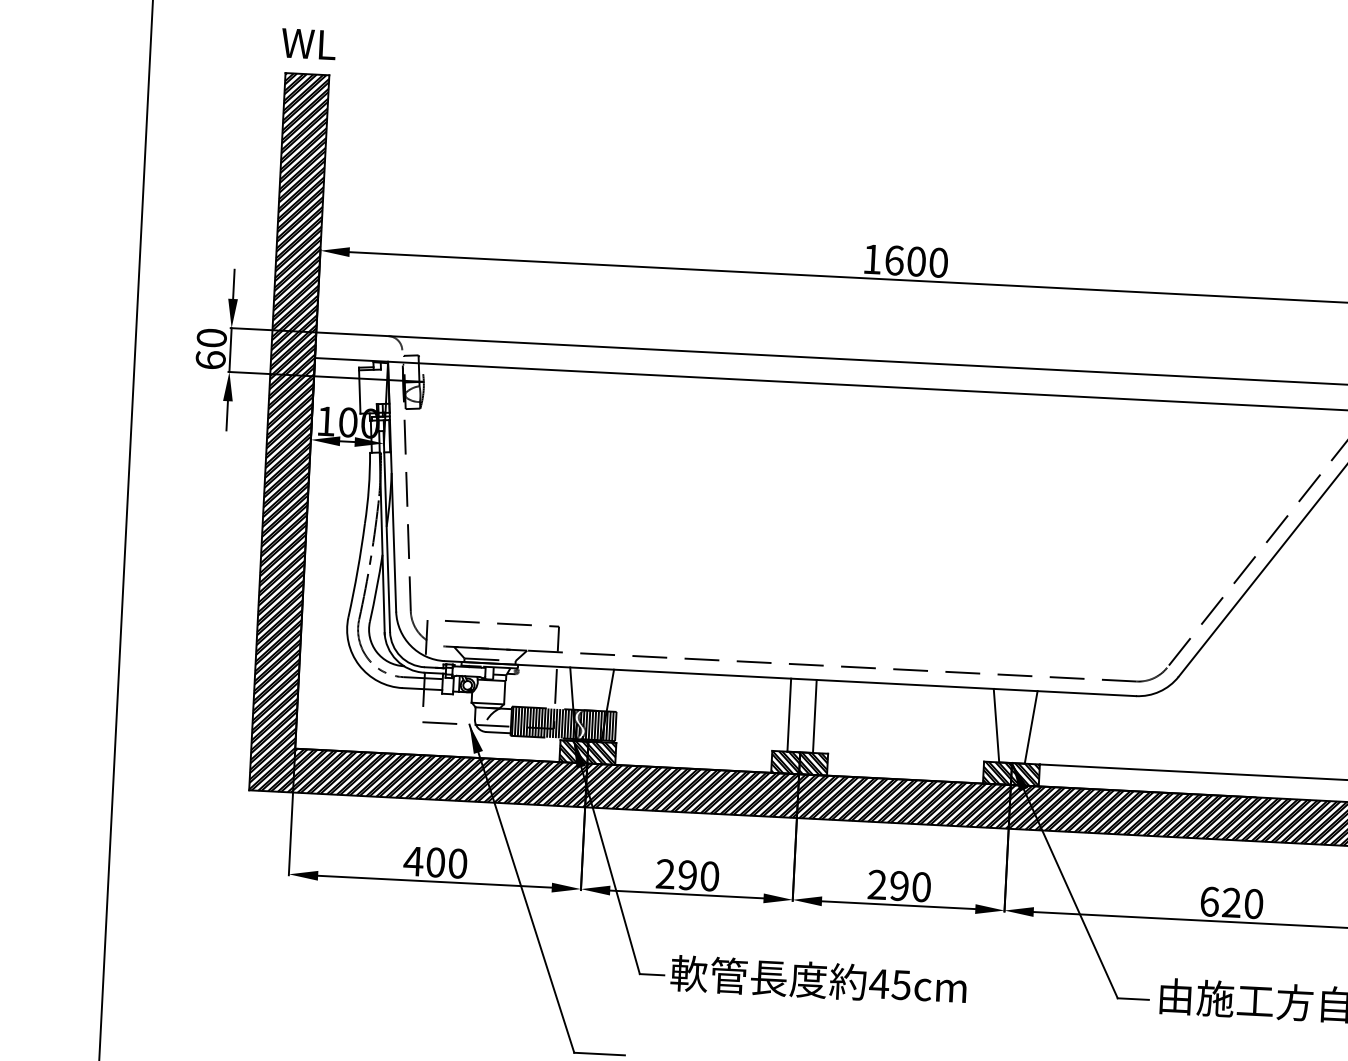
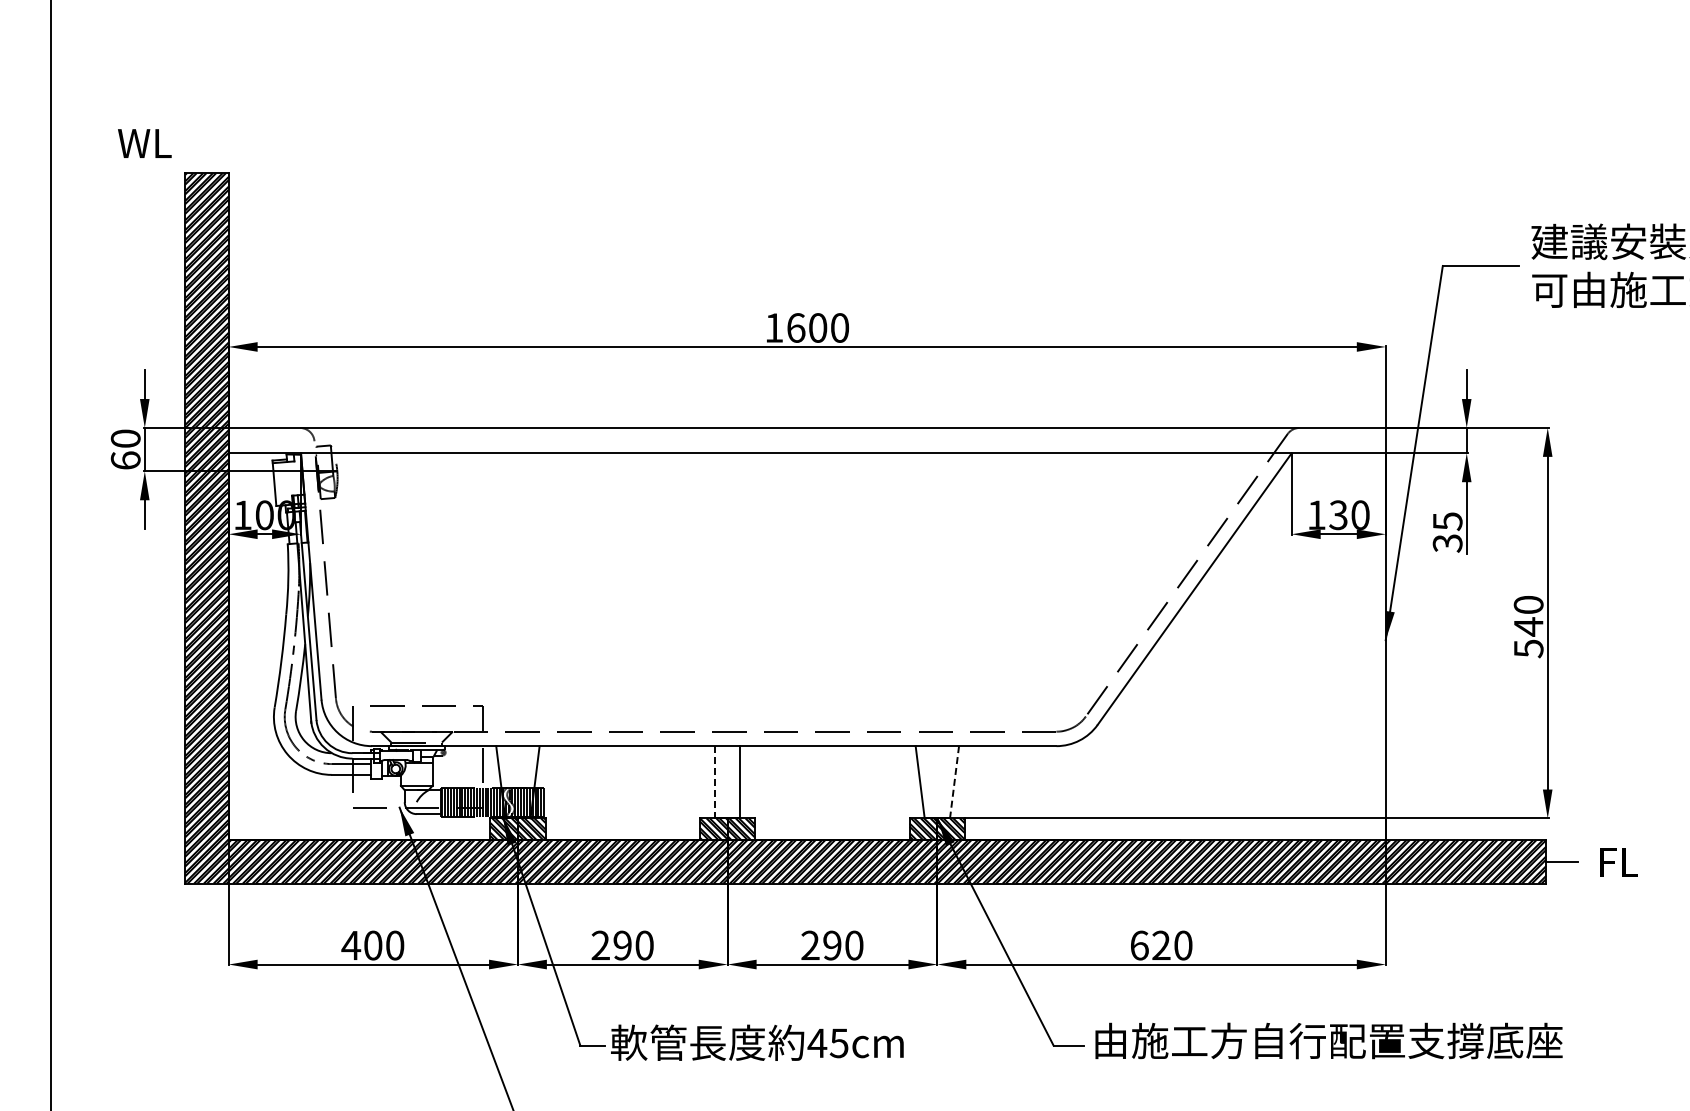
text: (308, 44) -> (144, 143), moved
line: (788, 715) -> (714, 782), solid -> dashed
line: (1031, 727) -> (954, 782), solid -> dashed

